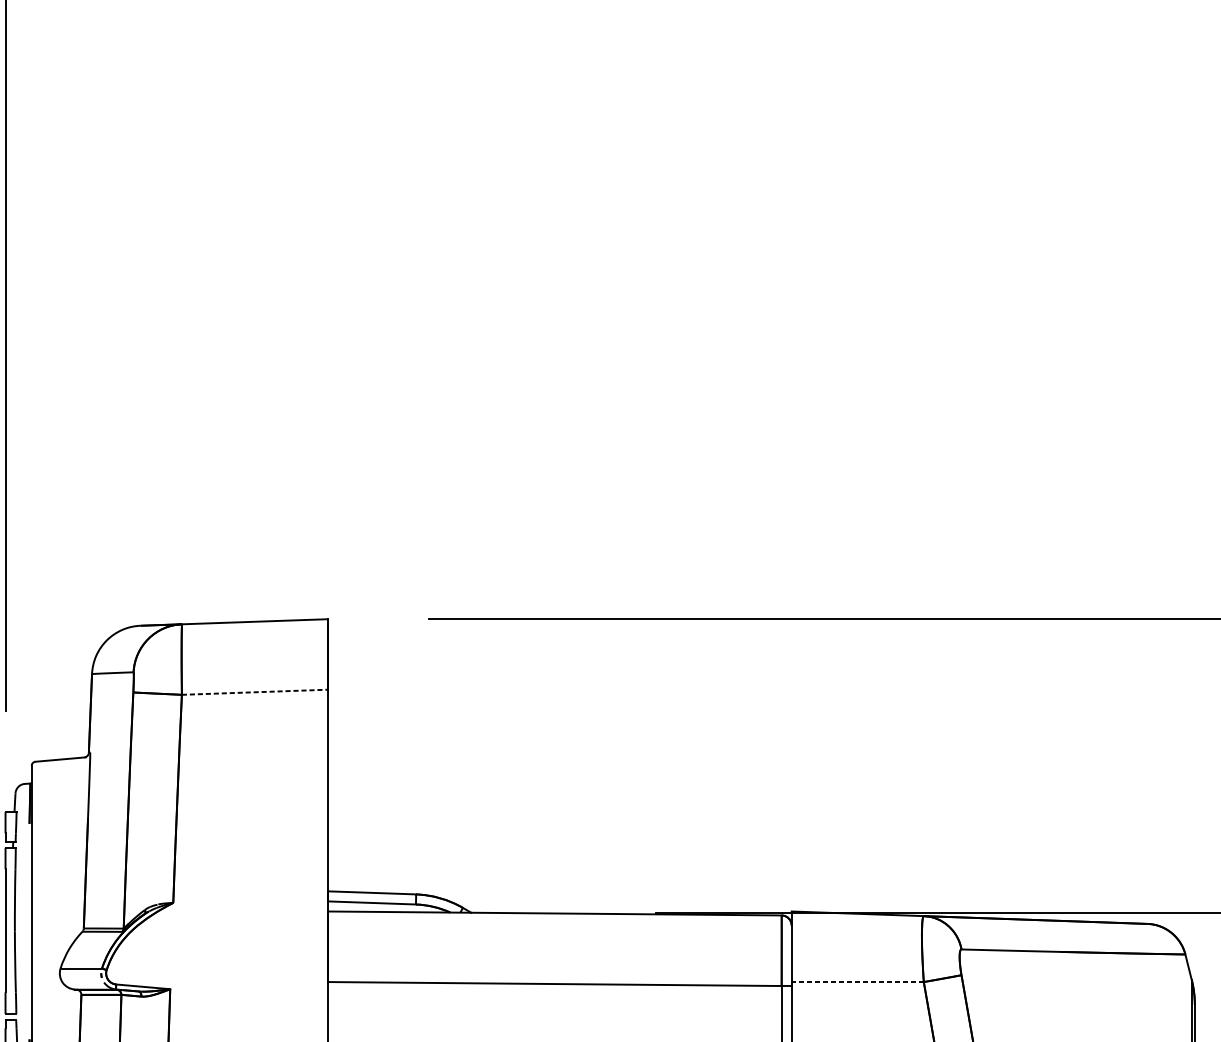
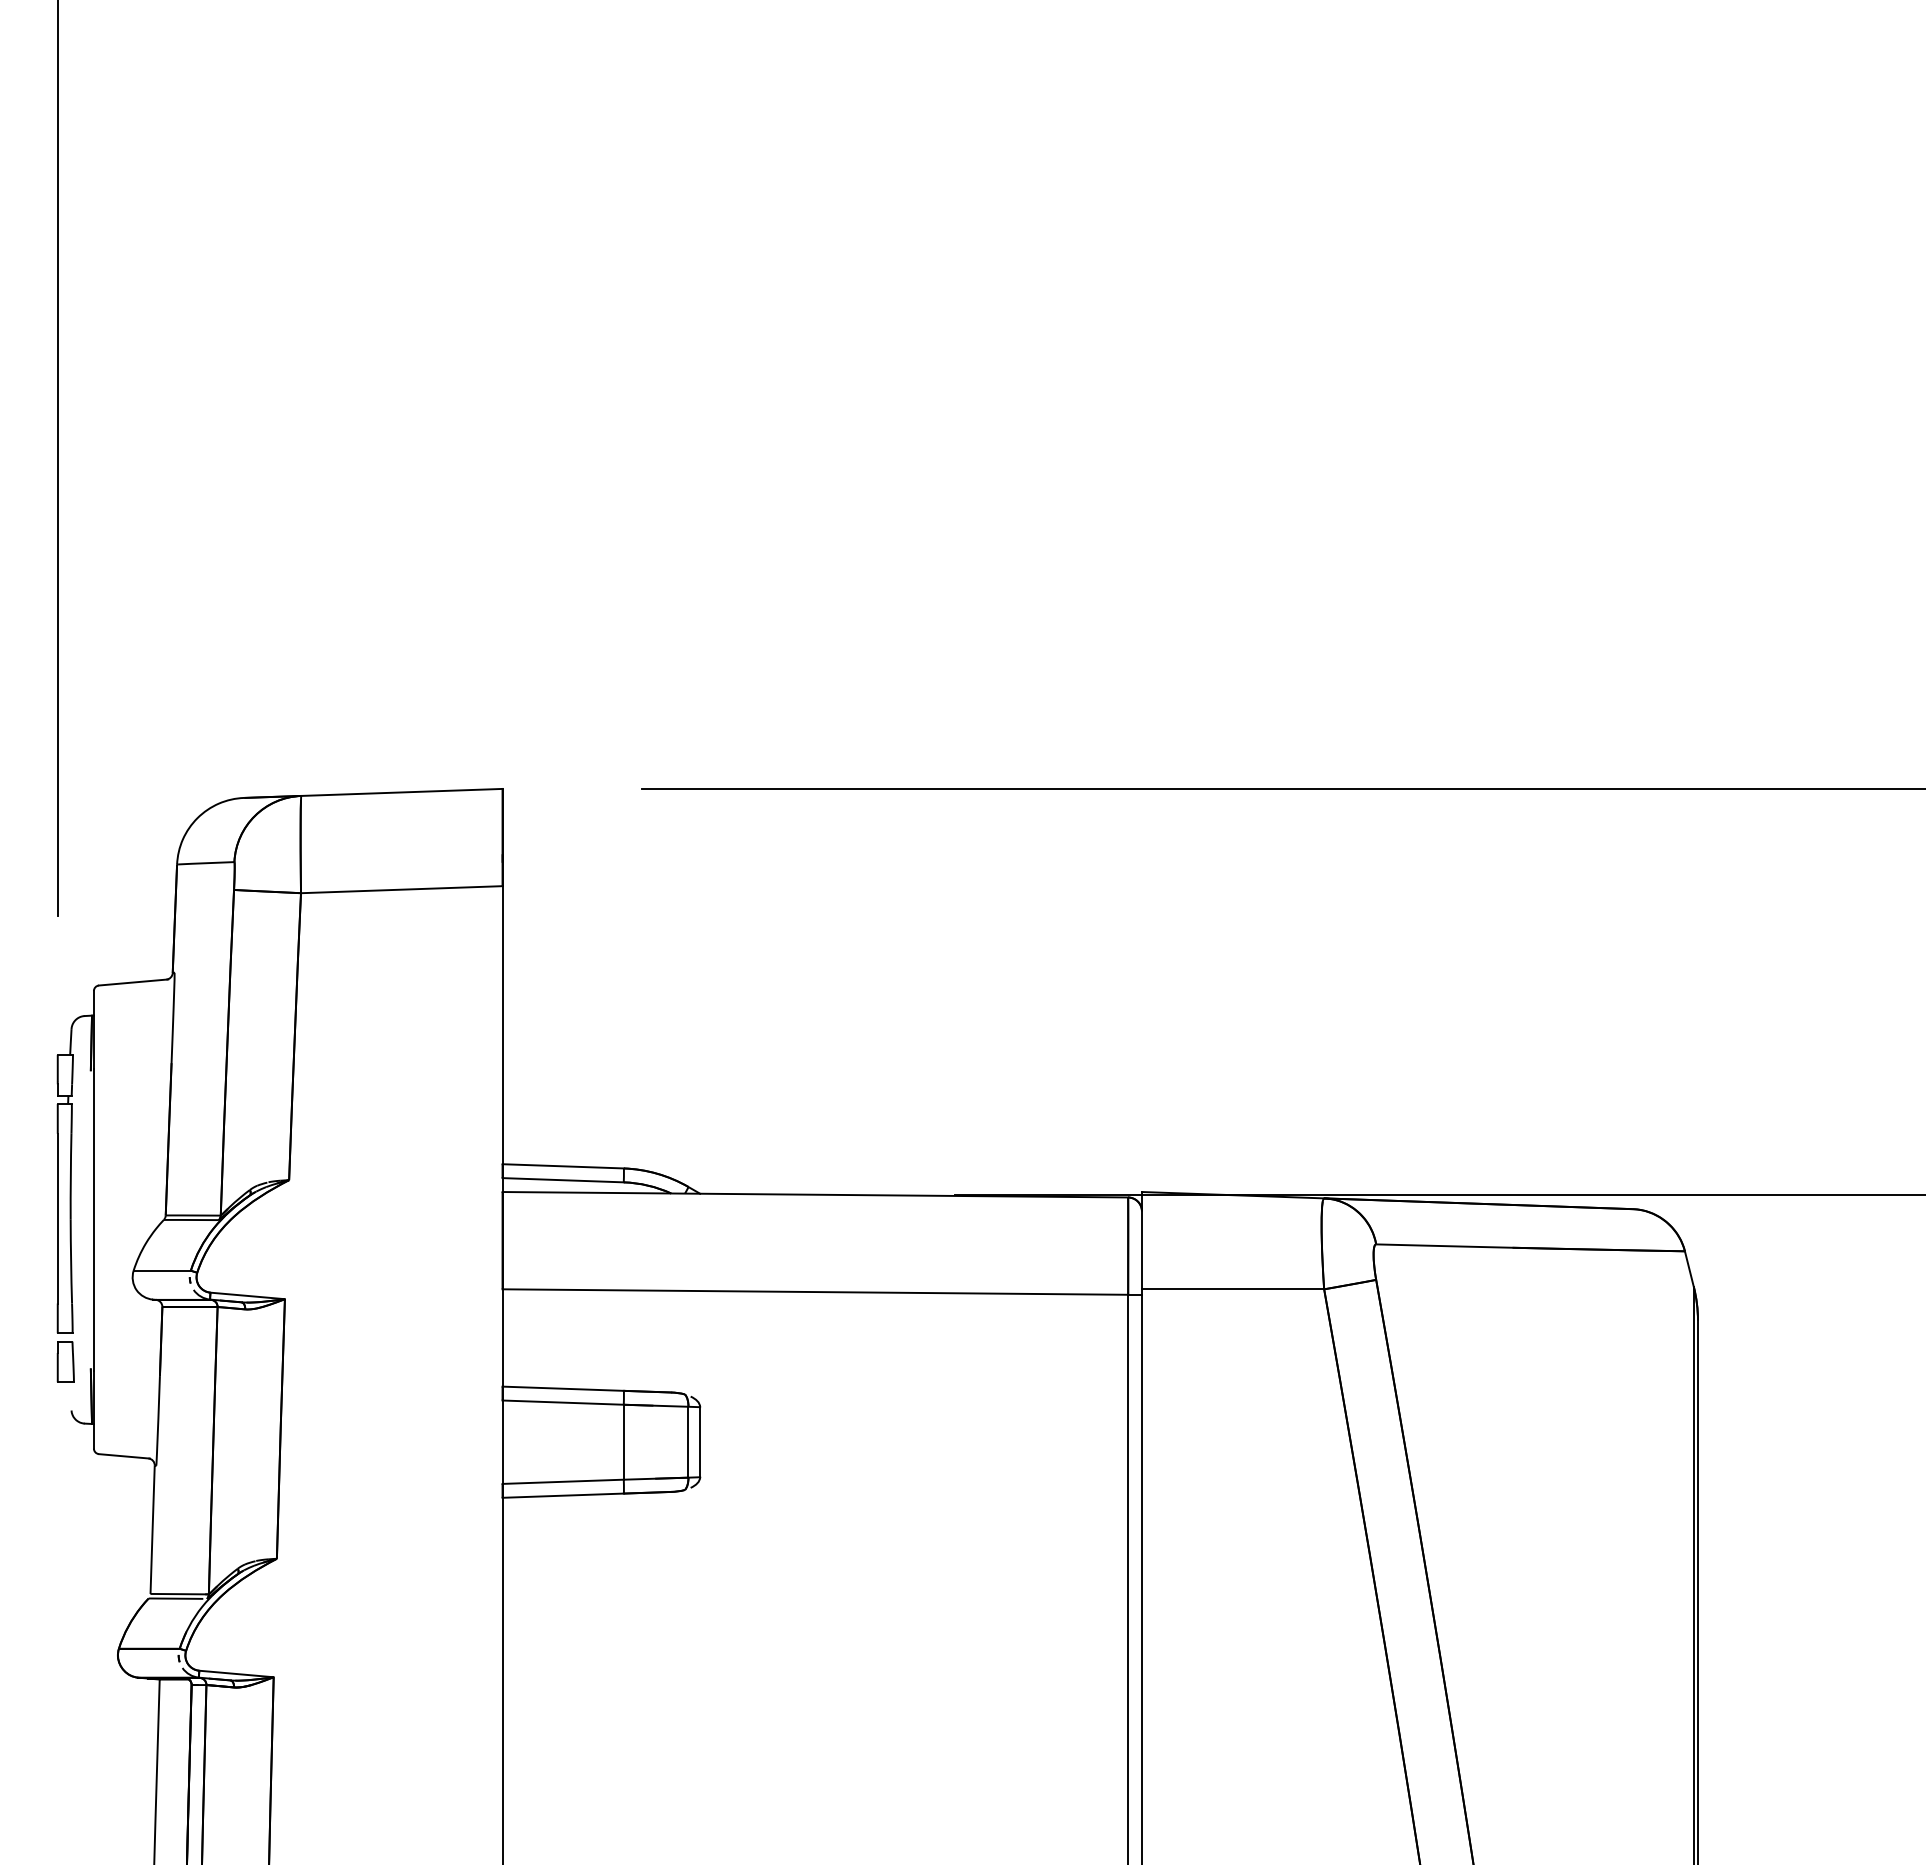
line: (254, 692) -> (401, 889), dashed -> solid
line: (857, 982) -> (1232, 1289), dashed -> solid

